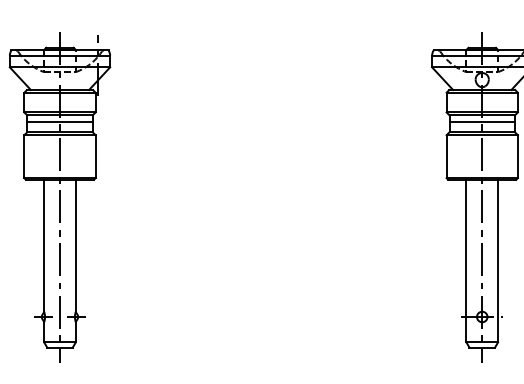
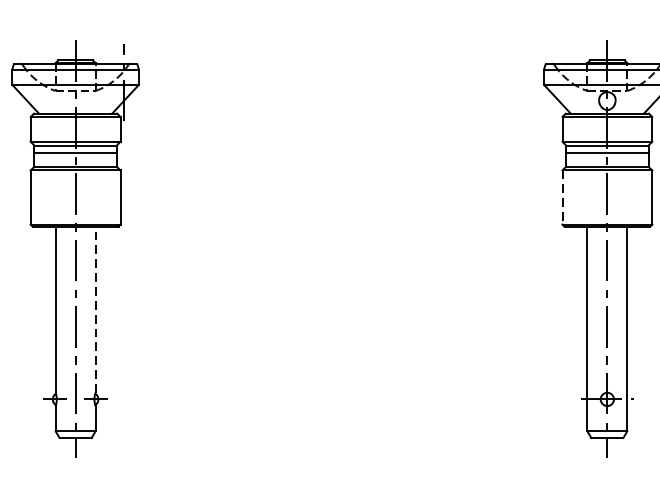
line: (446, 156) -> (562, 197), solid -> dashed
line: (75, 245) -> (95, 309), solid -> dashed

